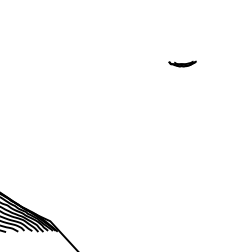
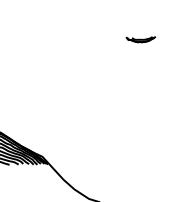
part: (182, 63) -> (140, 39), size x1.43

